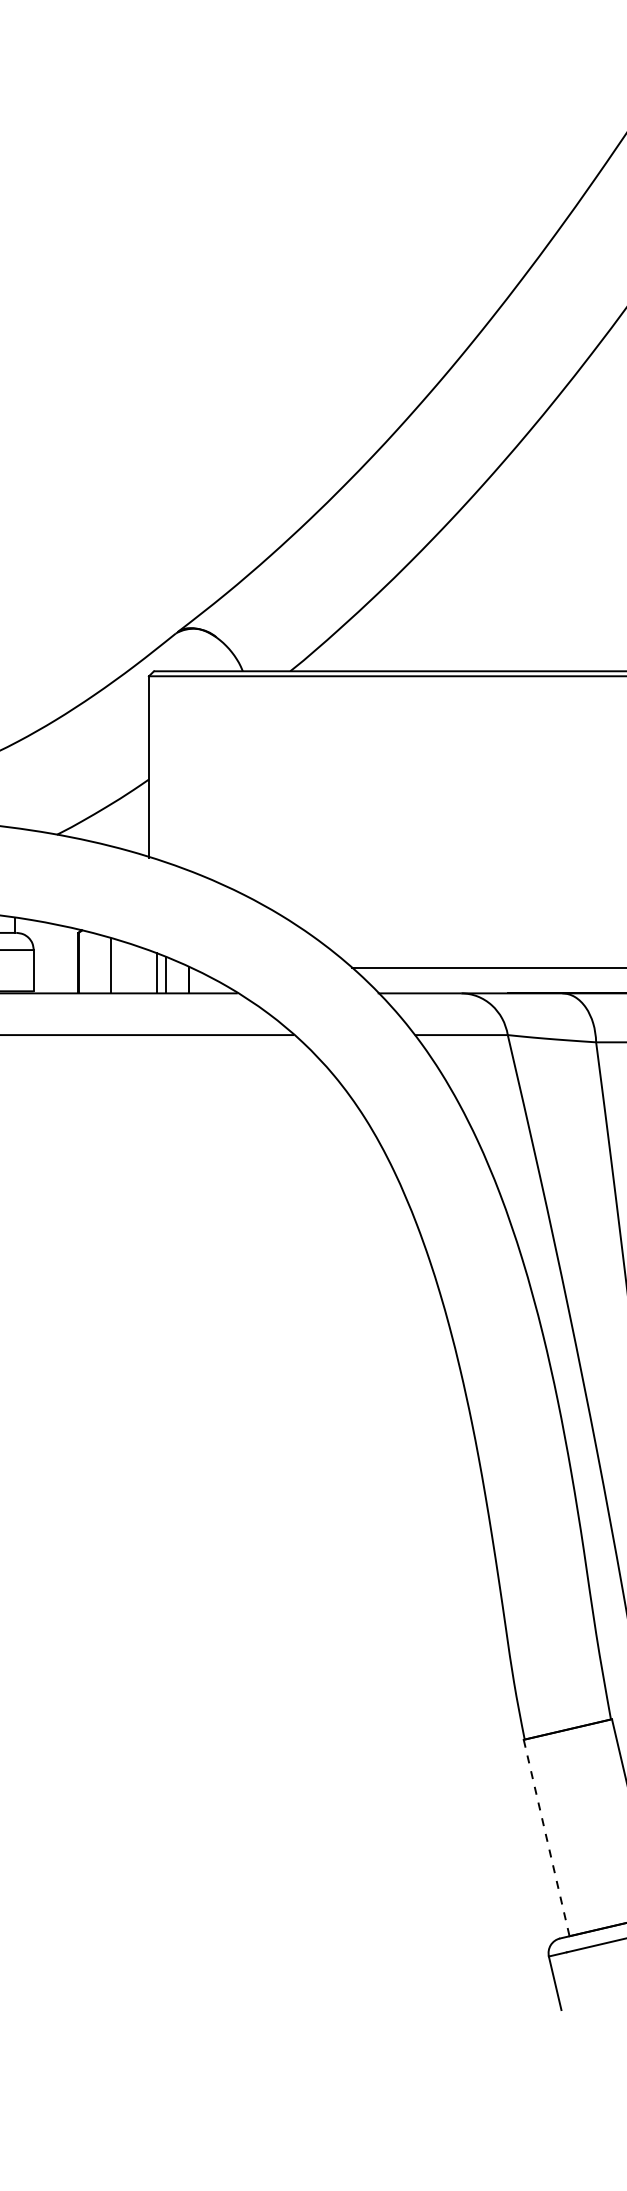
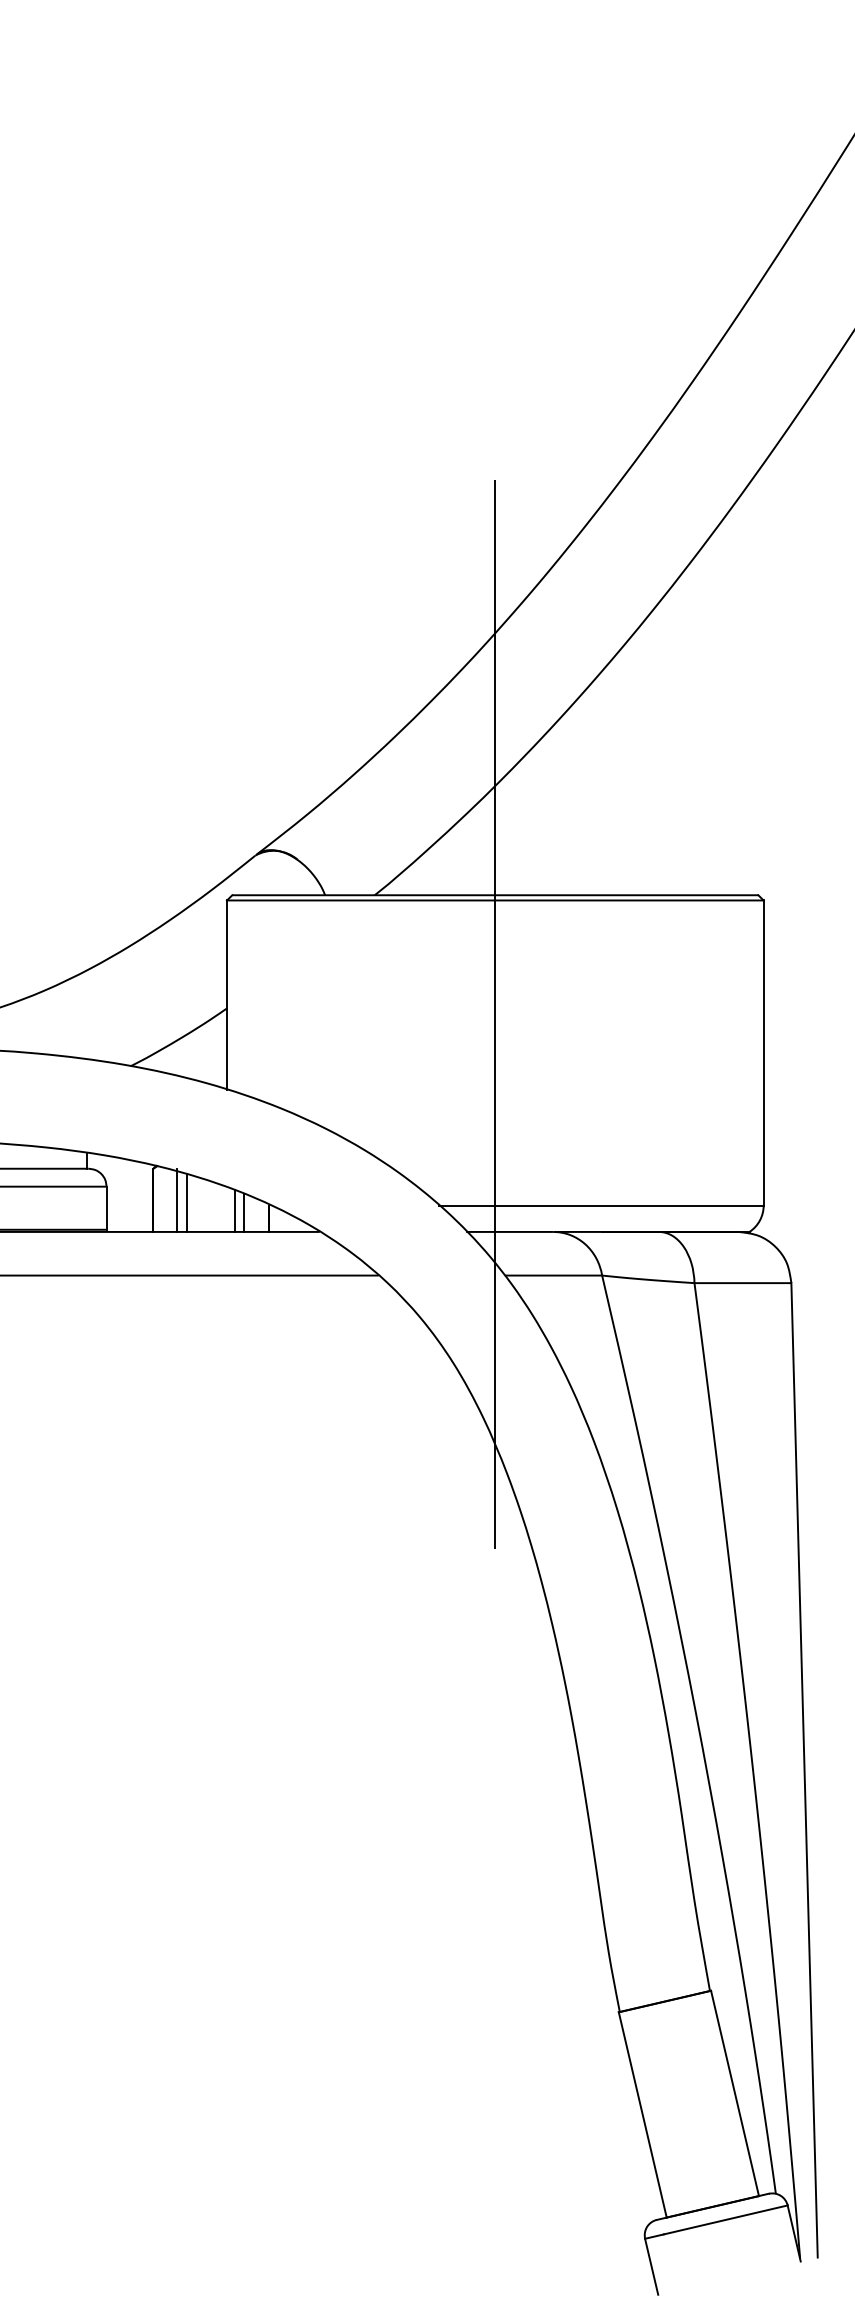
line: (405, 821) -> (495, 1052), added
line: (101, 962) -> (177, 1199), added
line: (546, 1838) -> (642, 2115), dashed -> solid

